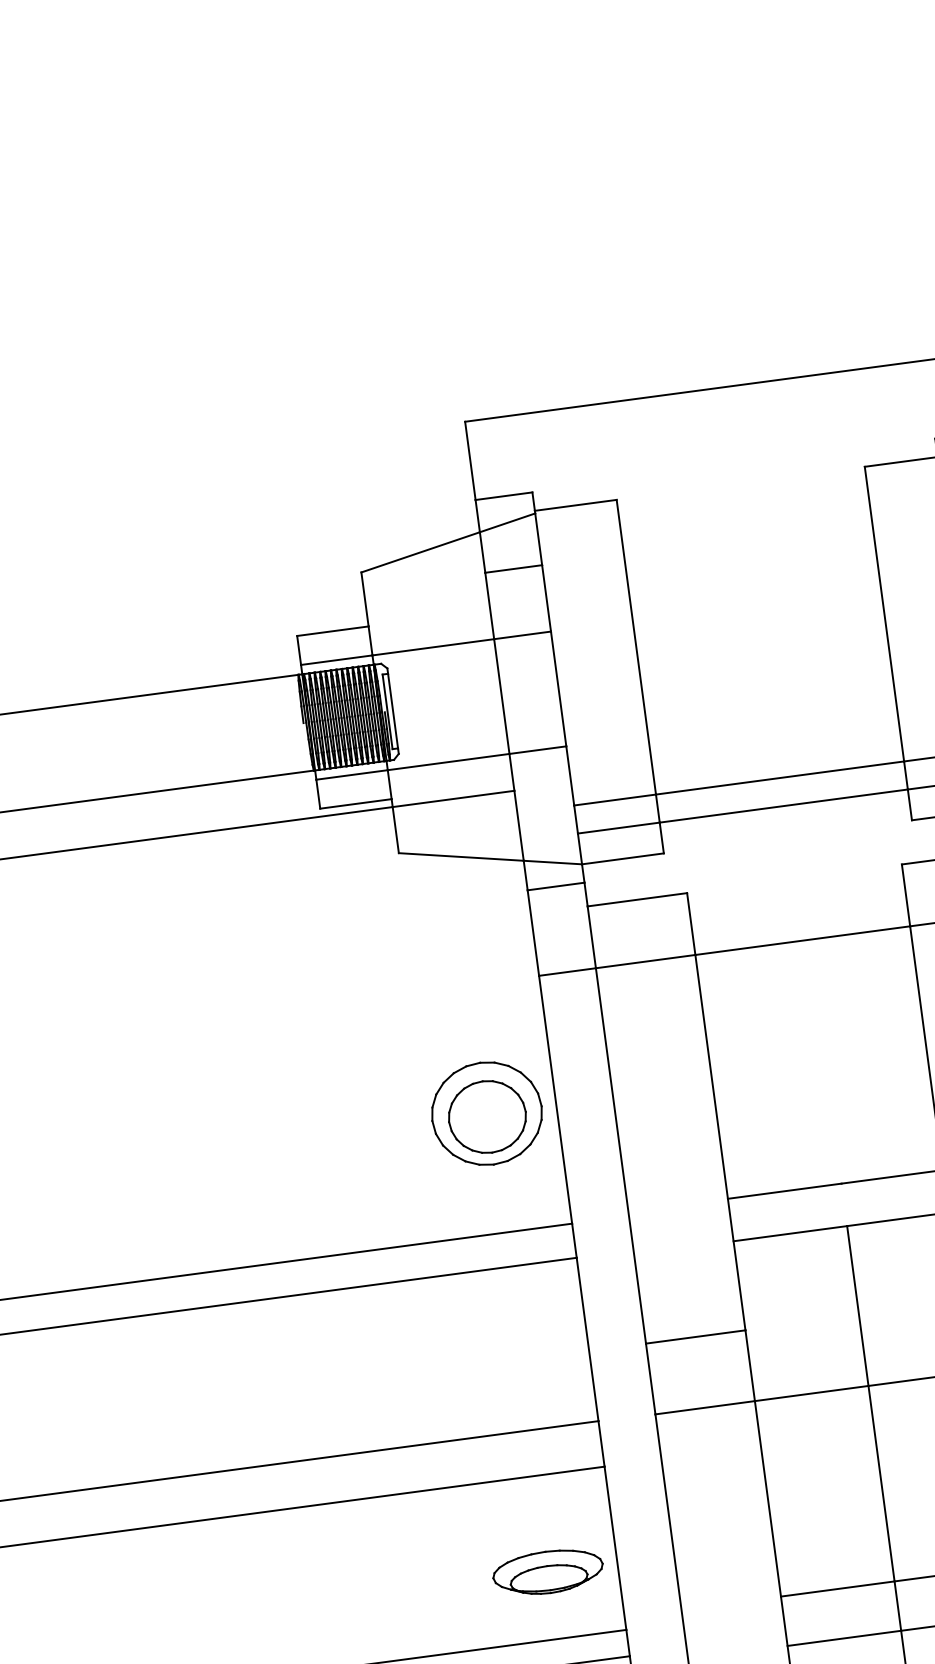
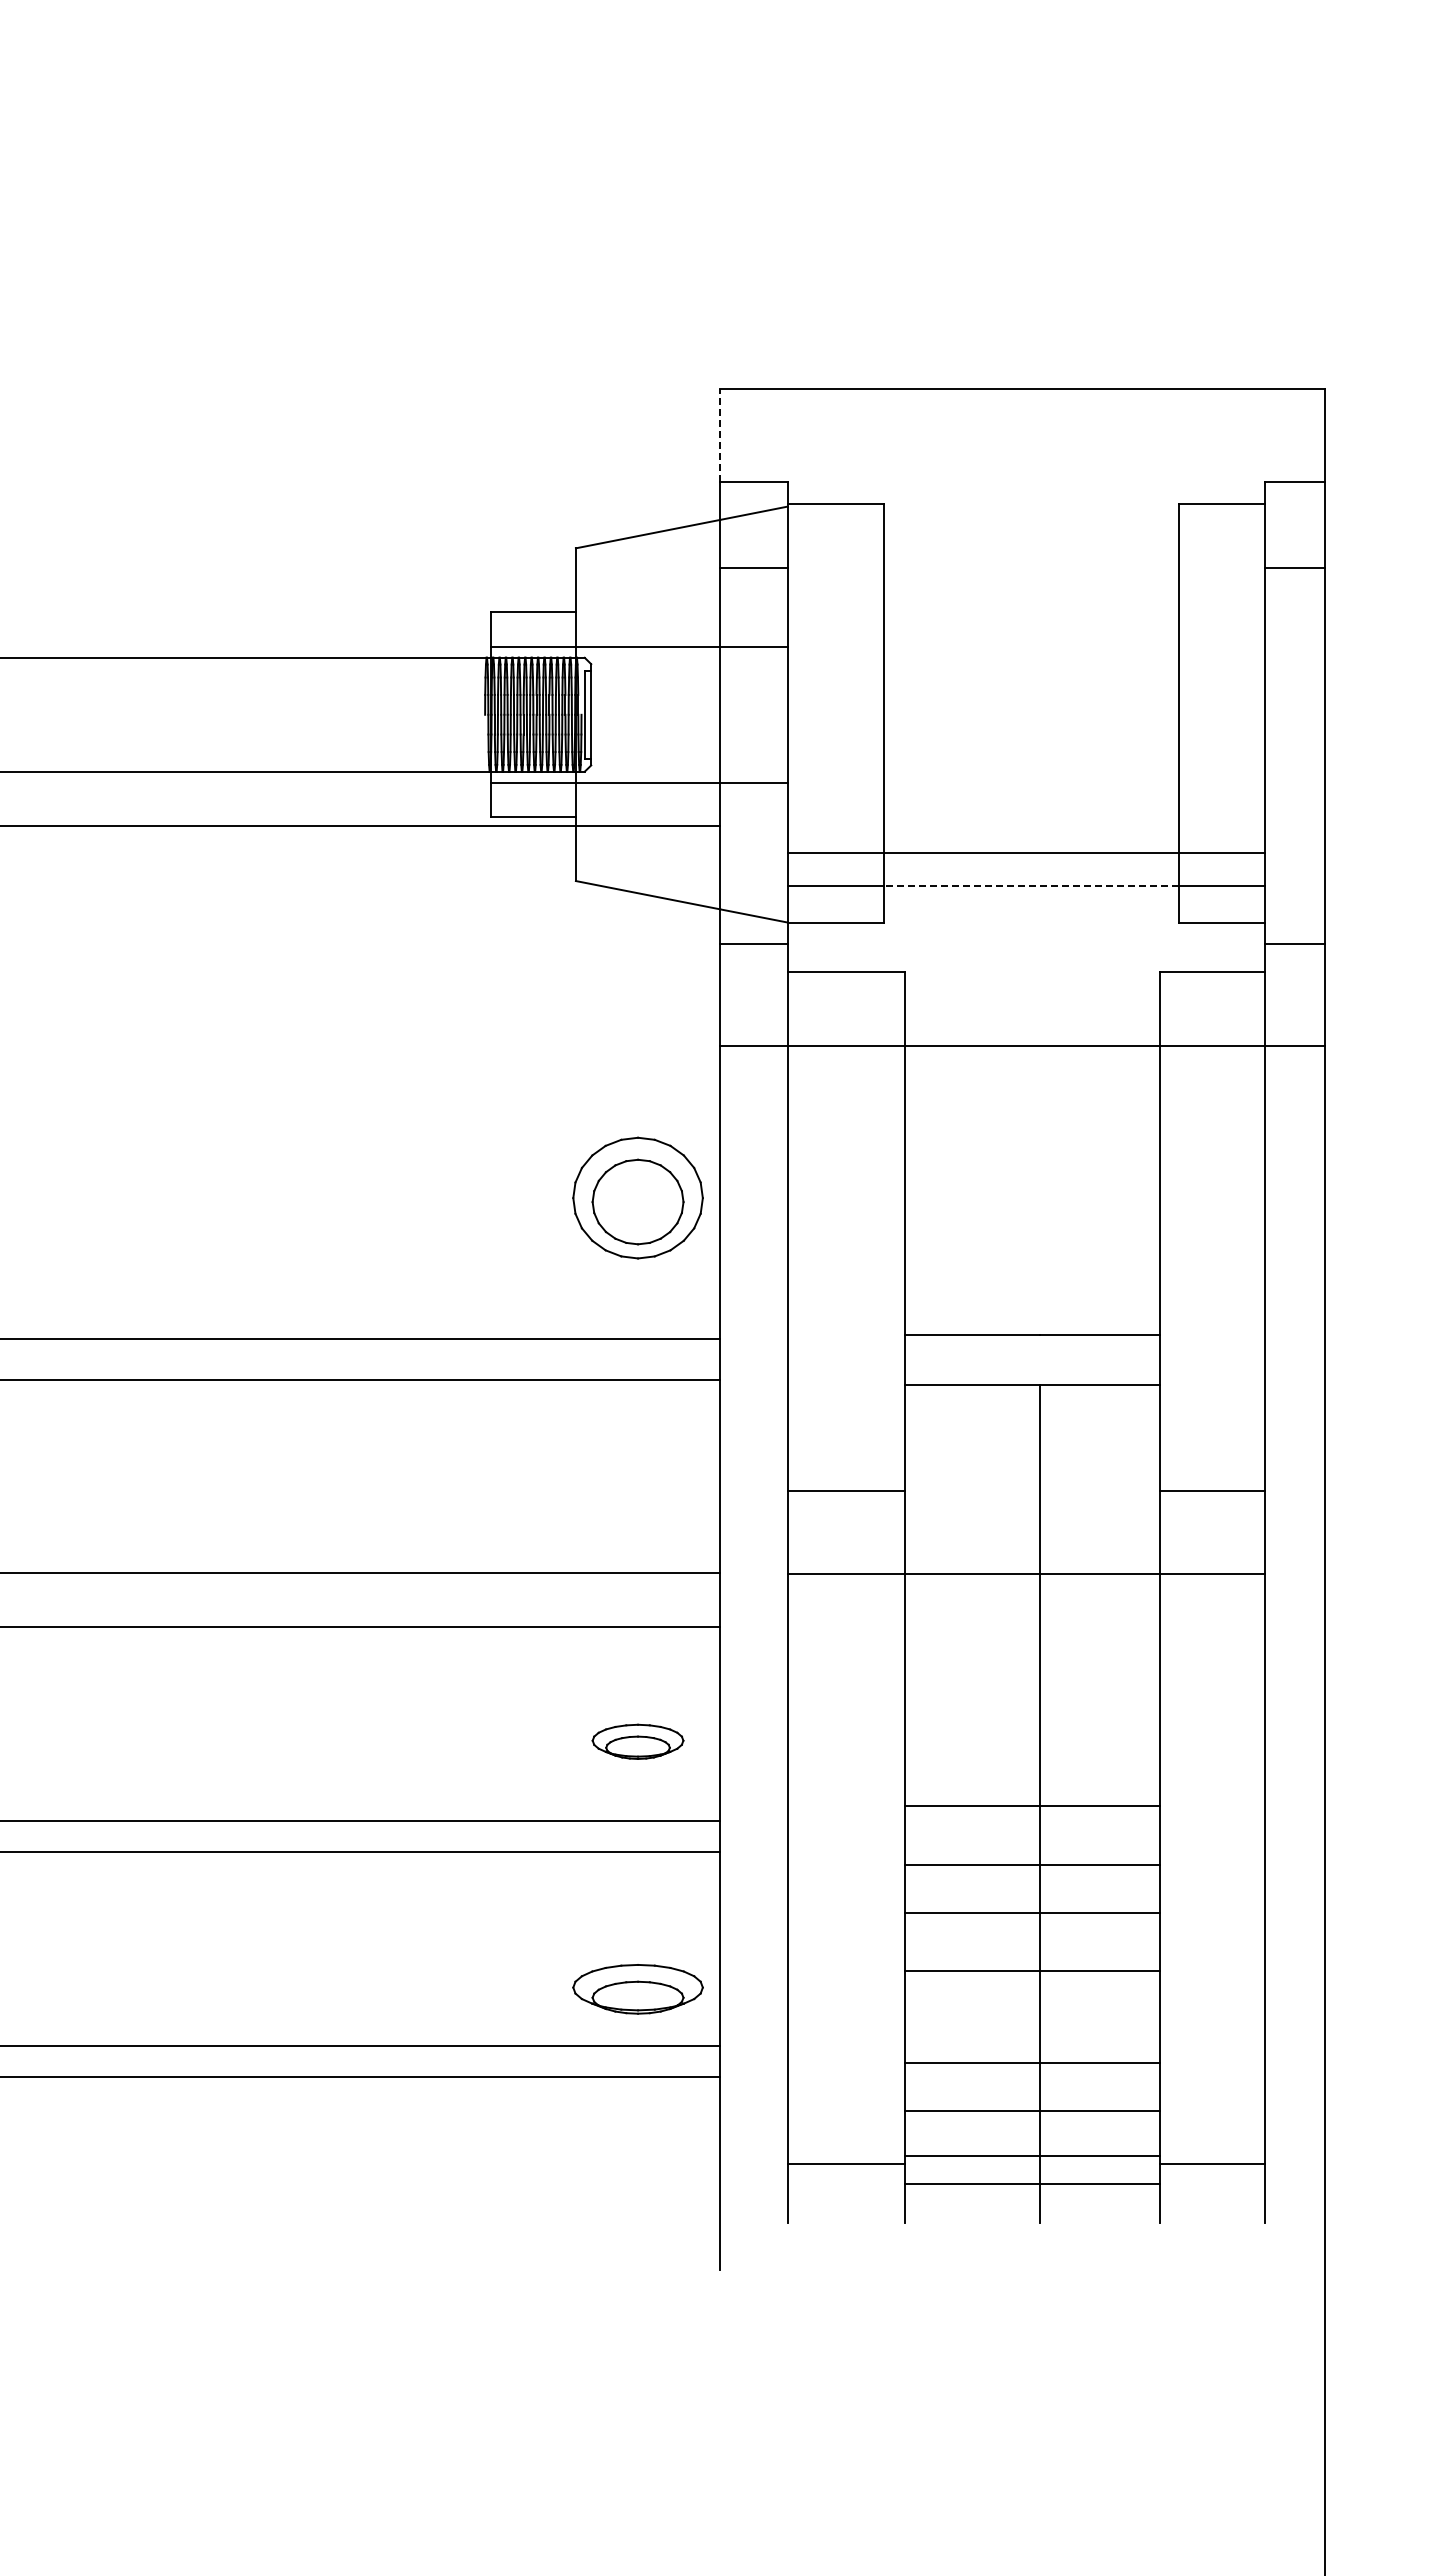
line: (470, 460) -> (720, 434), solid -> dashed
line: (783, 806) -> (1030, 886), solid -> dashed
part: (547, 1572) -> (637, 1741), size x0.7

